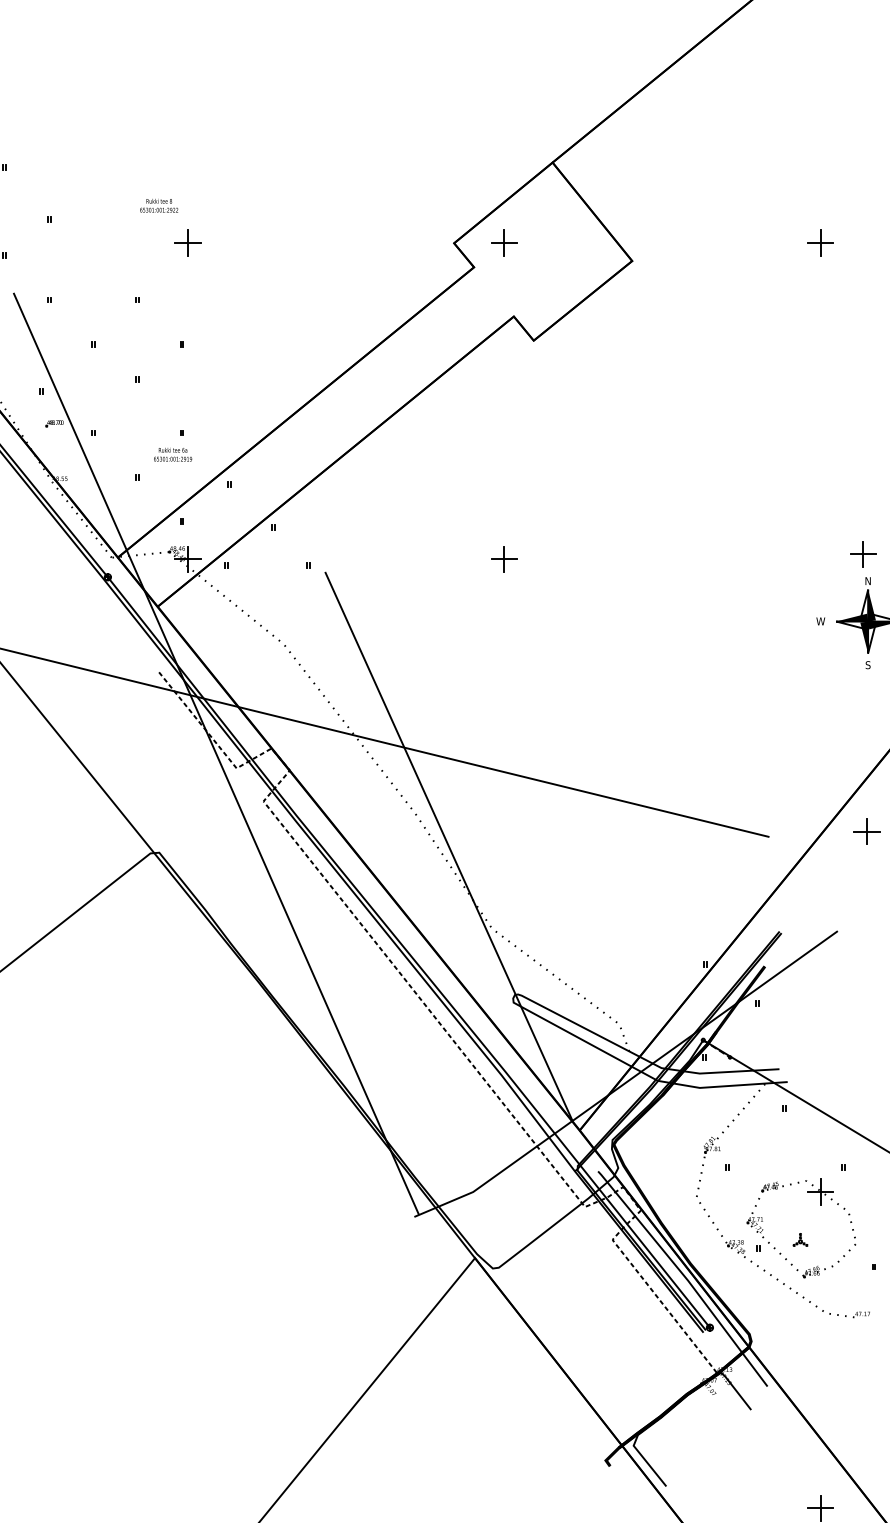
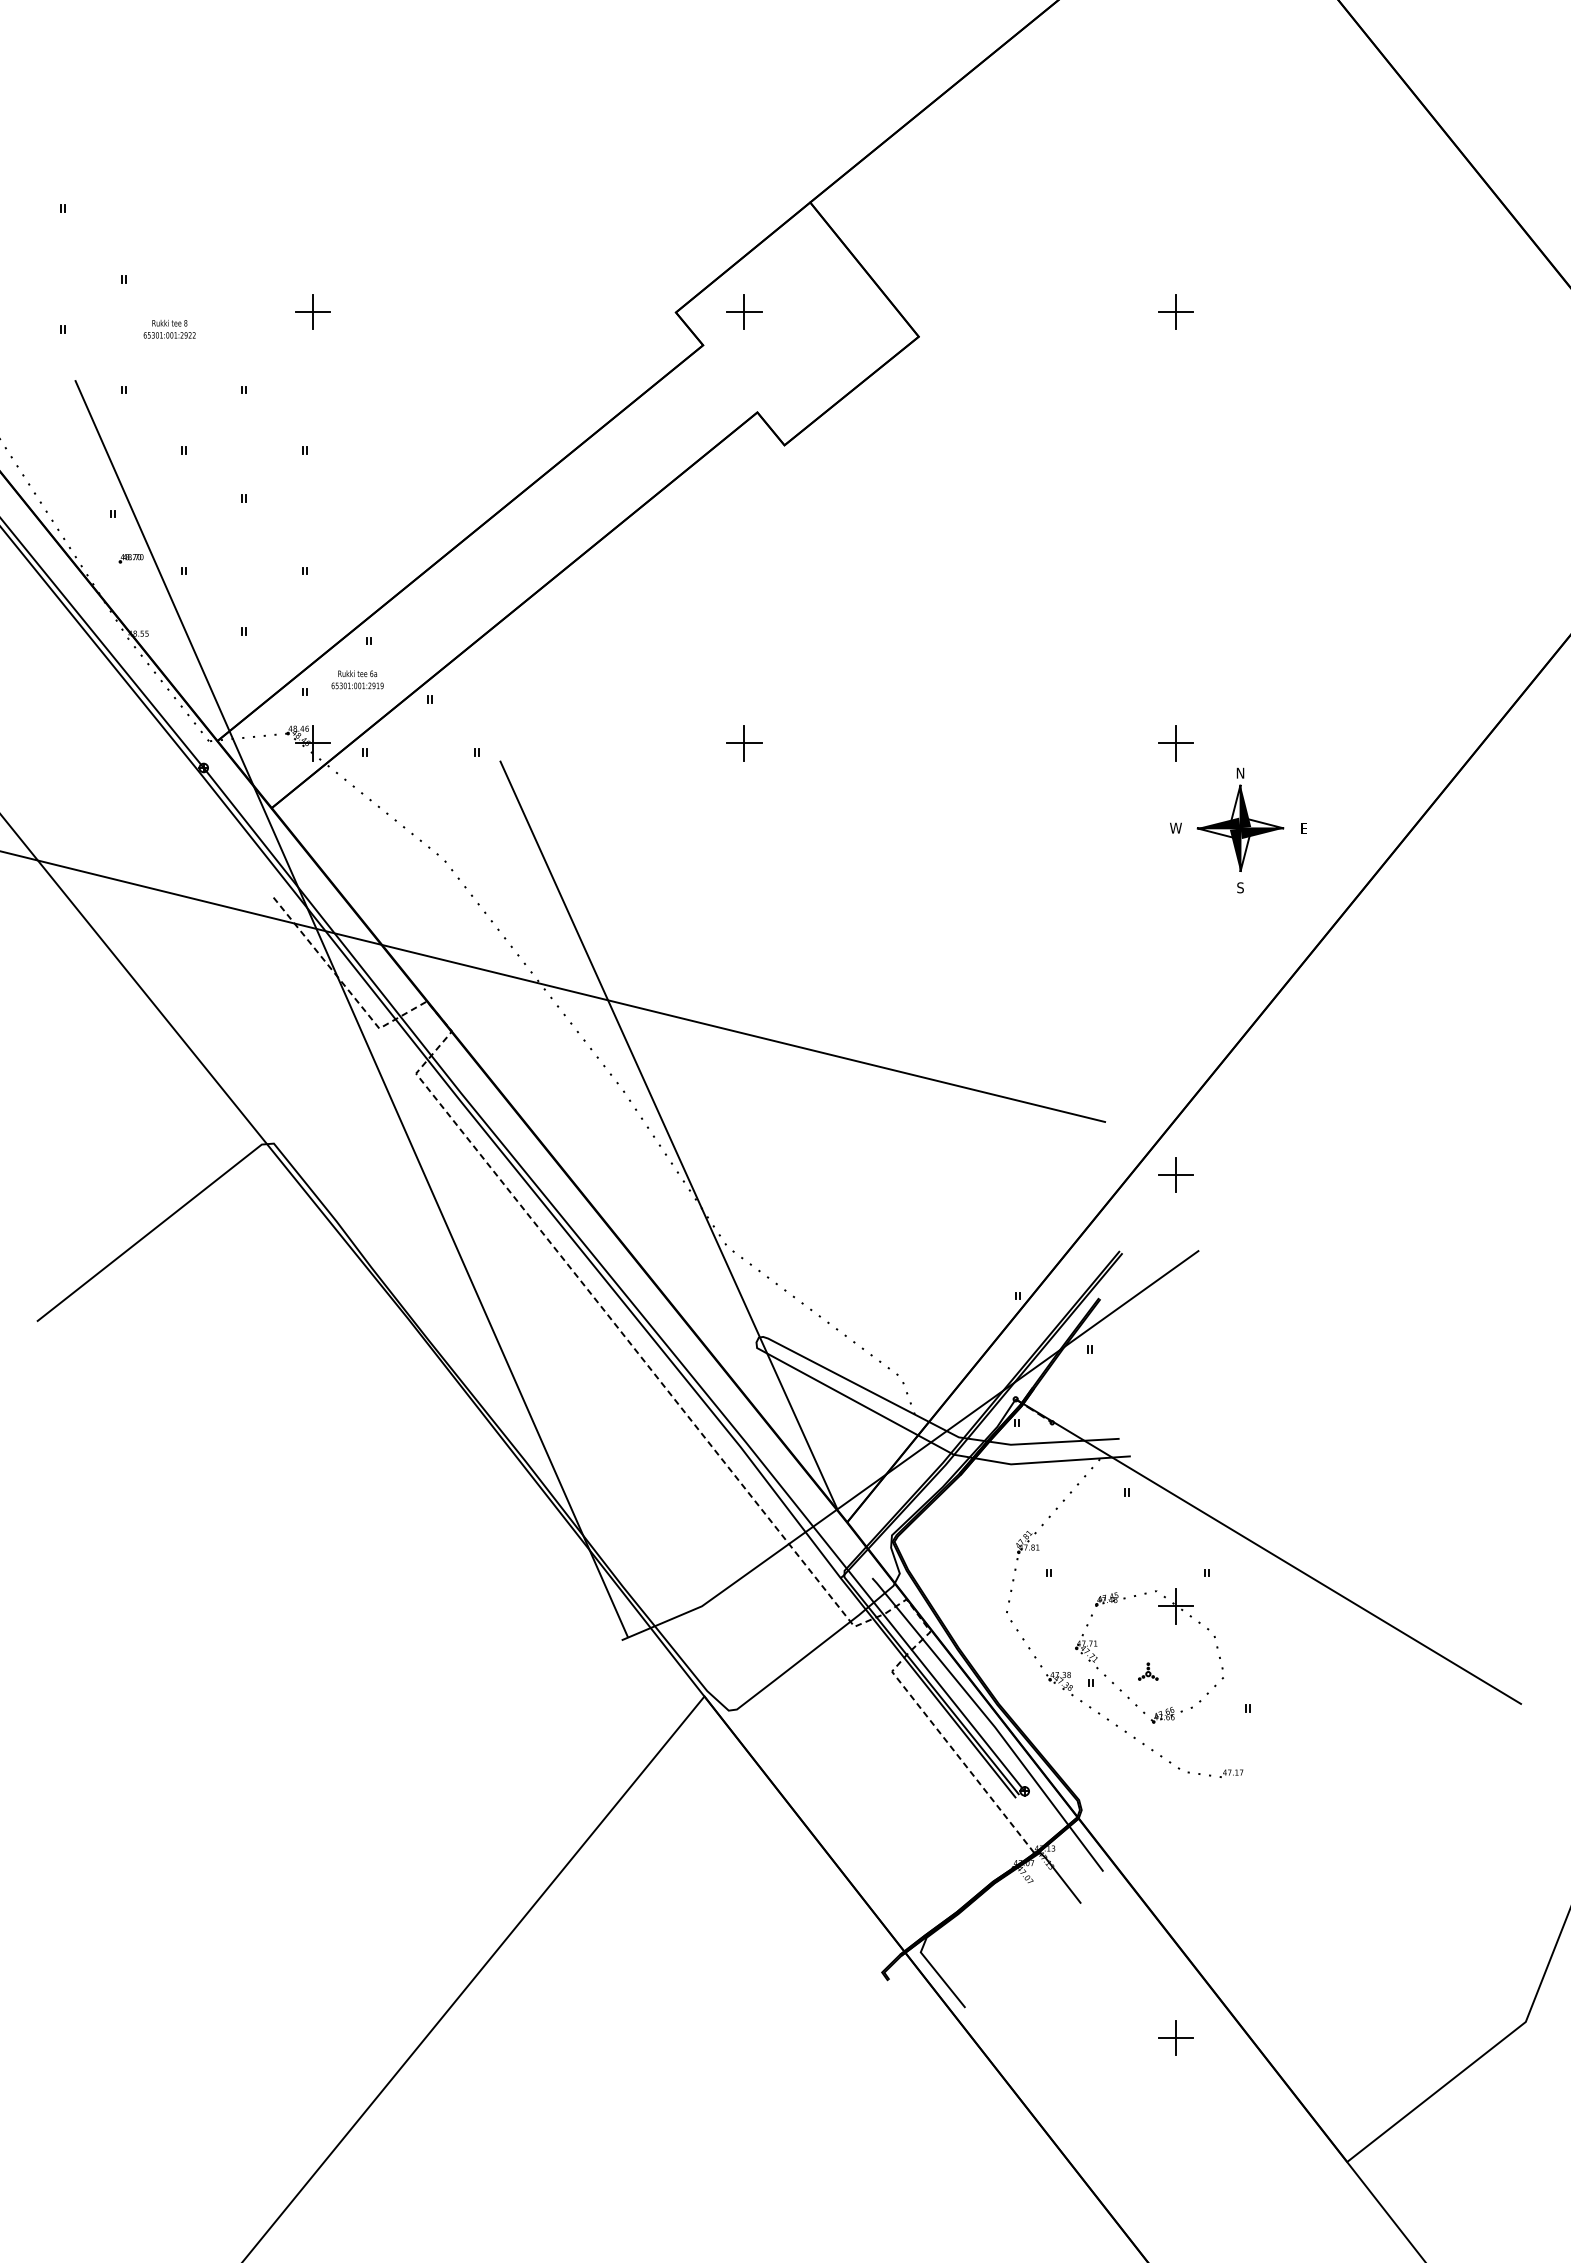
text: (159, 205) -> (169, 329), moved
text: (172, 454) -> (357, 679), moved
part: (862, 554) -> (1175, 743), moved
part: (866, 831) -> (1175, 1174), moved

